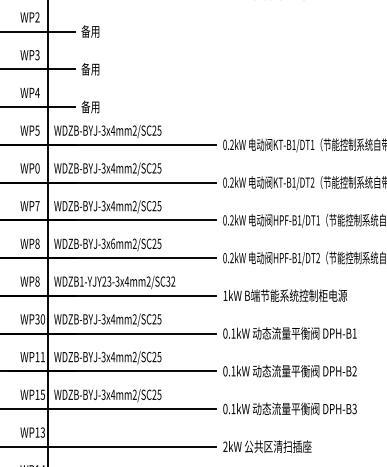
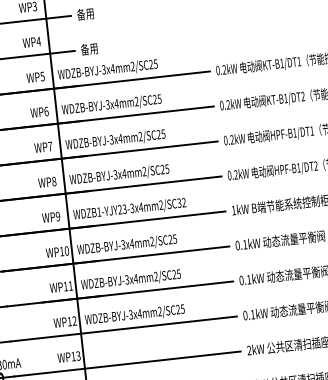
text: (37, 168) -> (46, 111), WP0 -> WP6
text: (112, 243) -> (123, 173), WDZB-BYJ-3x6mm2/SC25 -> WDZB-BYJ-3x4mm2/SC25
text: (37, 281) -> (58, 216), WP8 -> WP9
text: (37, 319) -> (61, 251), WP30 -> WP10
text: (42, 394) -> (74, 320), WP15 -> WP12

